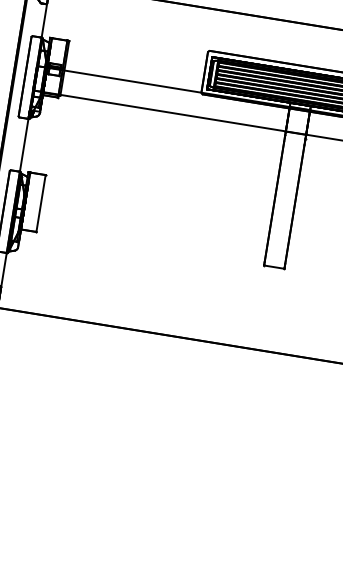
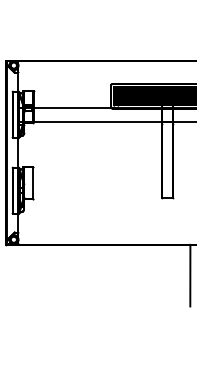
line: (292, 411) -> (190, 275), added

